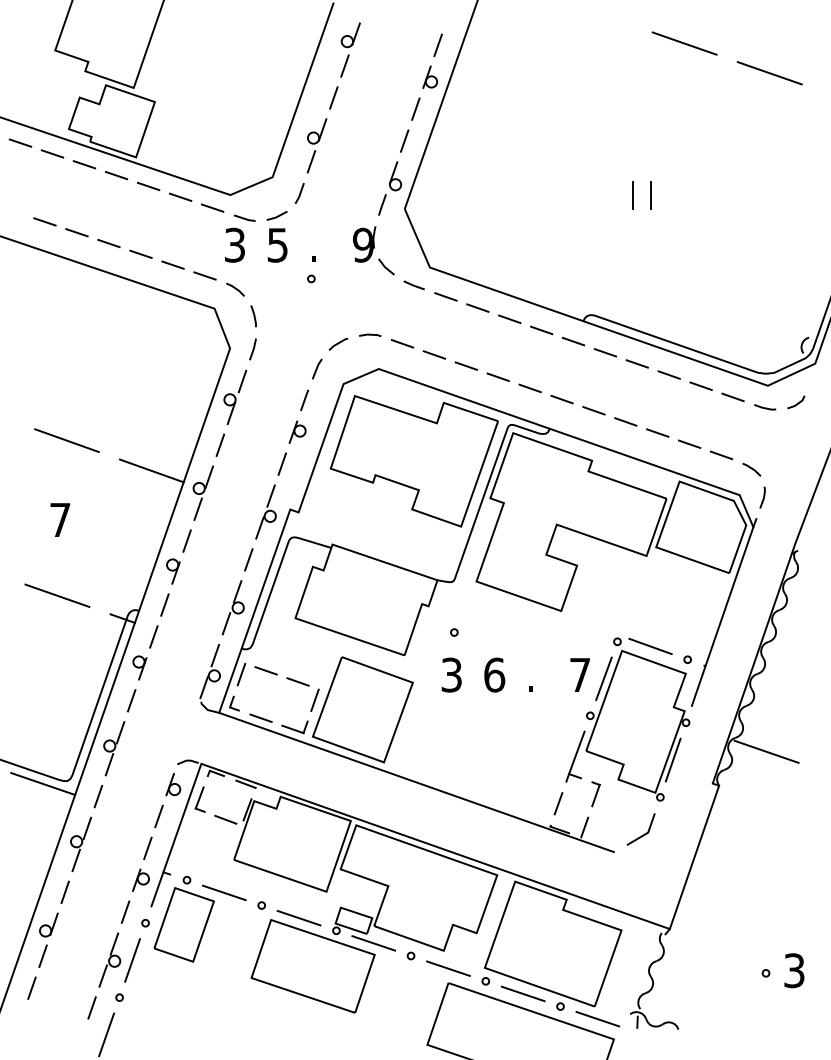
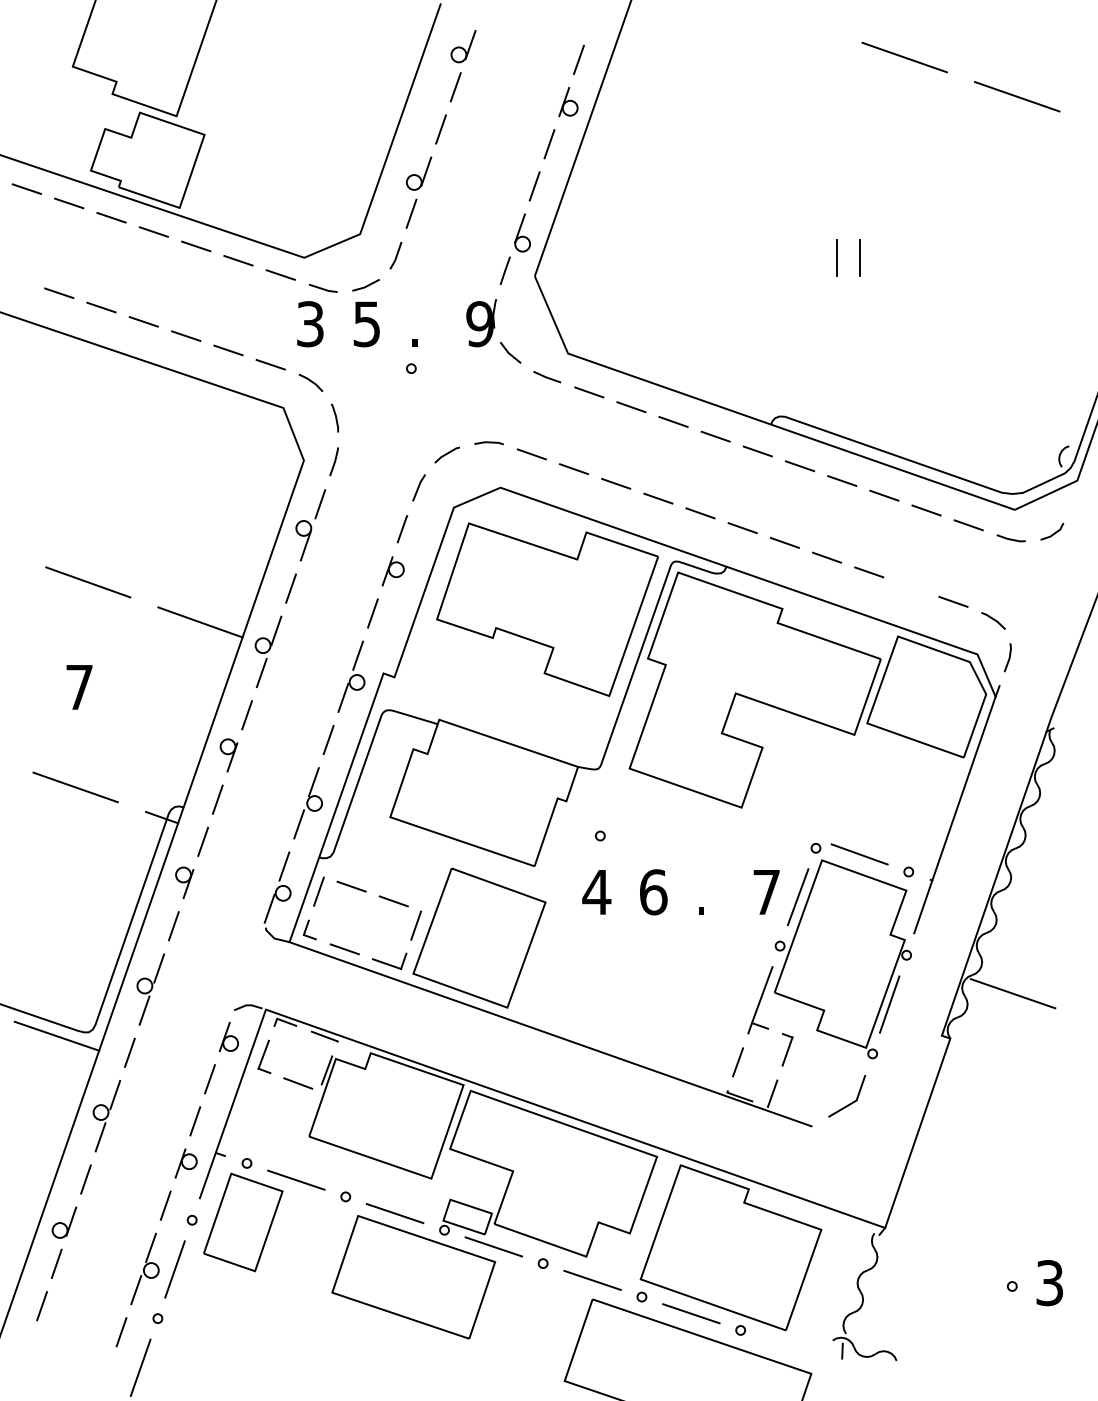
line: (689, 443) -> (911, 586), removed
text: (451, 674) -> (596, 891), 3 -> 4
line: (597, 1018) -> (789, 1346), removed

